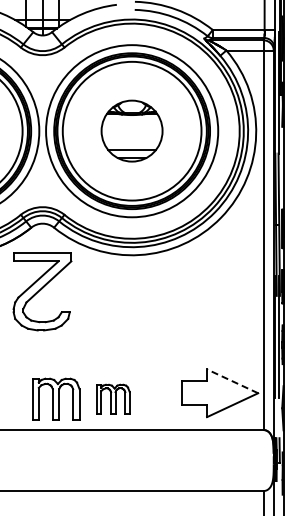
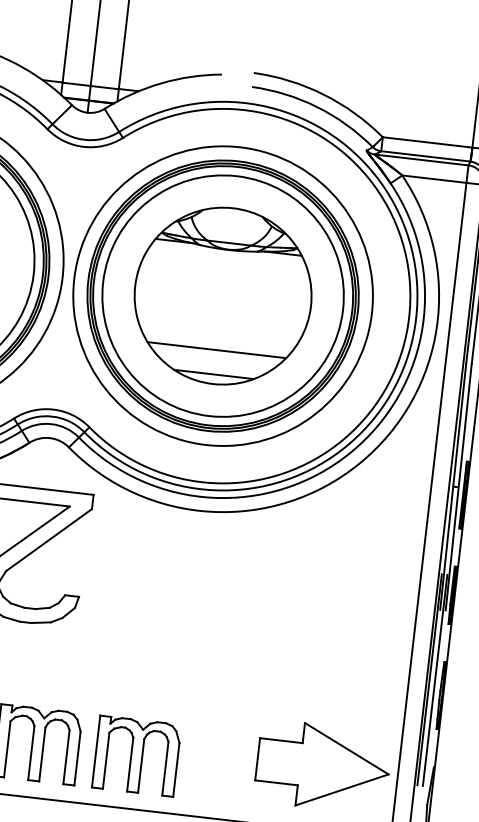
part: (131, 130) -> (222, 294), size x1.67
line: (232, 381) -> (346, 748), dashed -> solid
part: (113, 398) -> (137, 754), size x1.43

